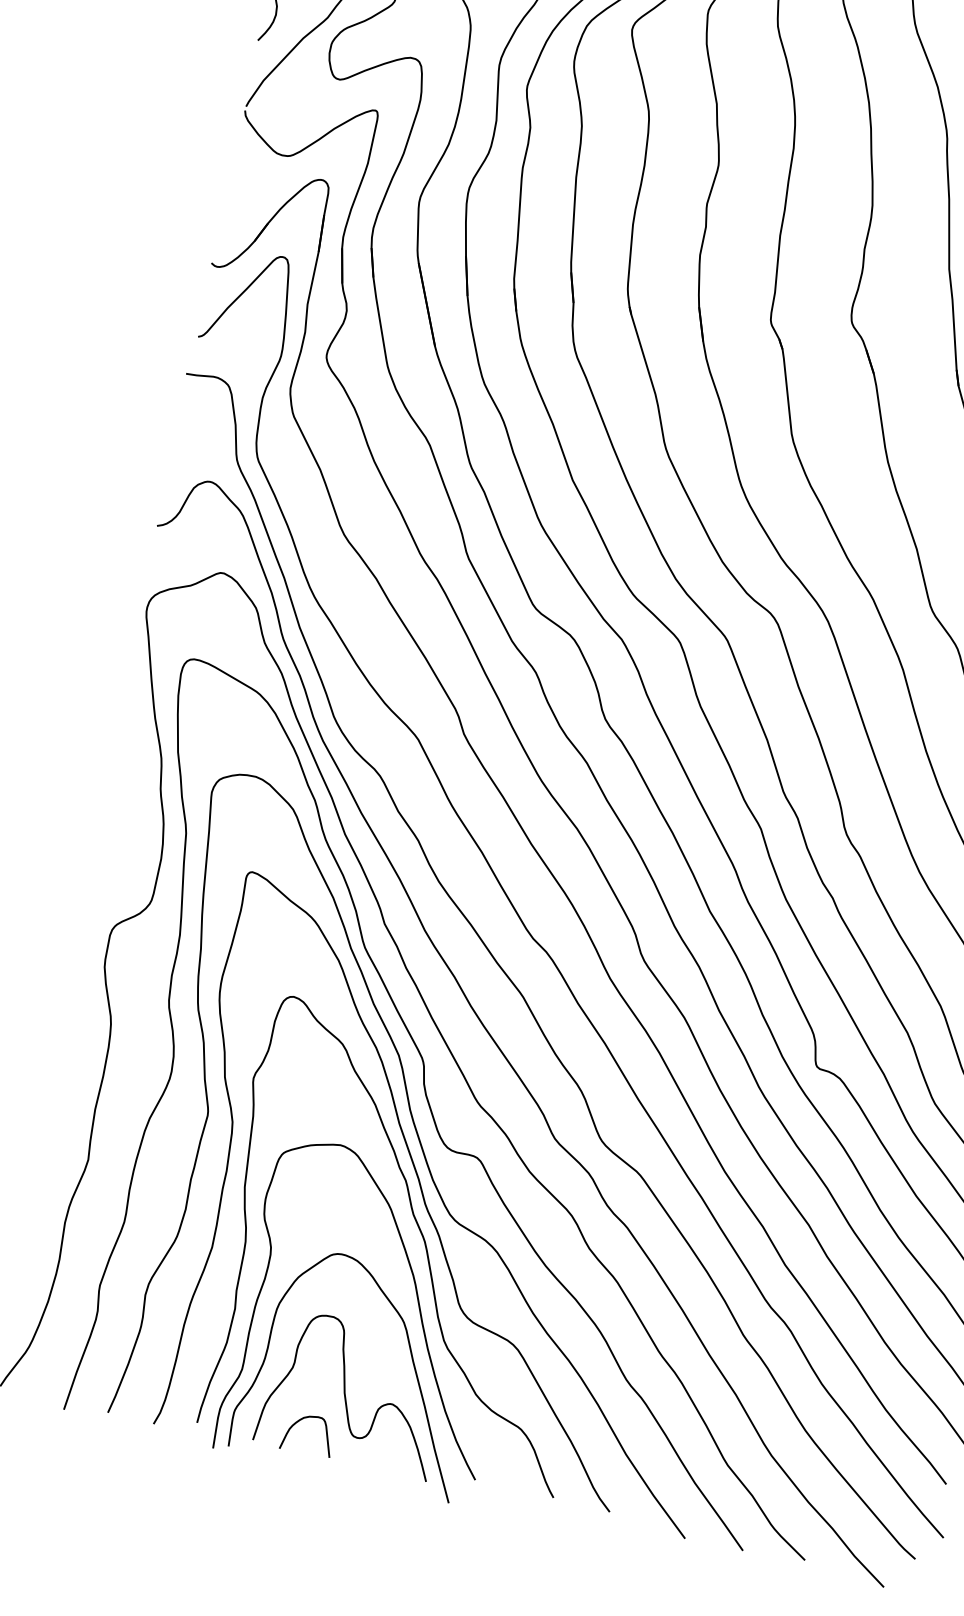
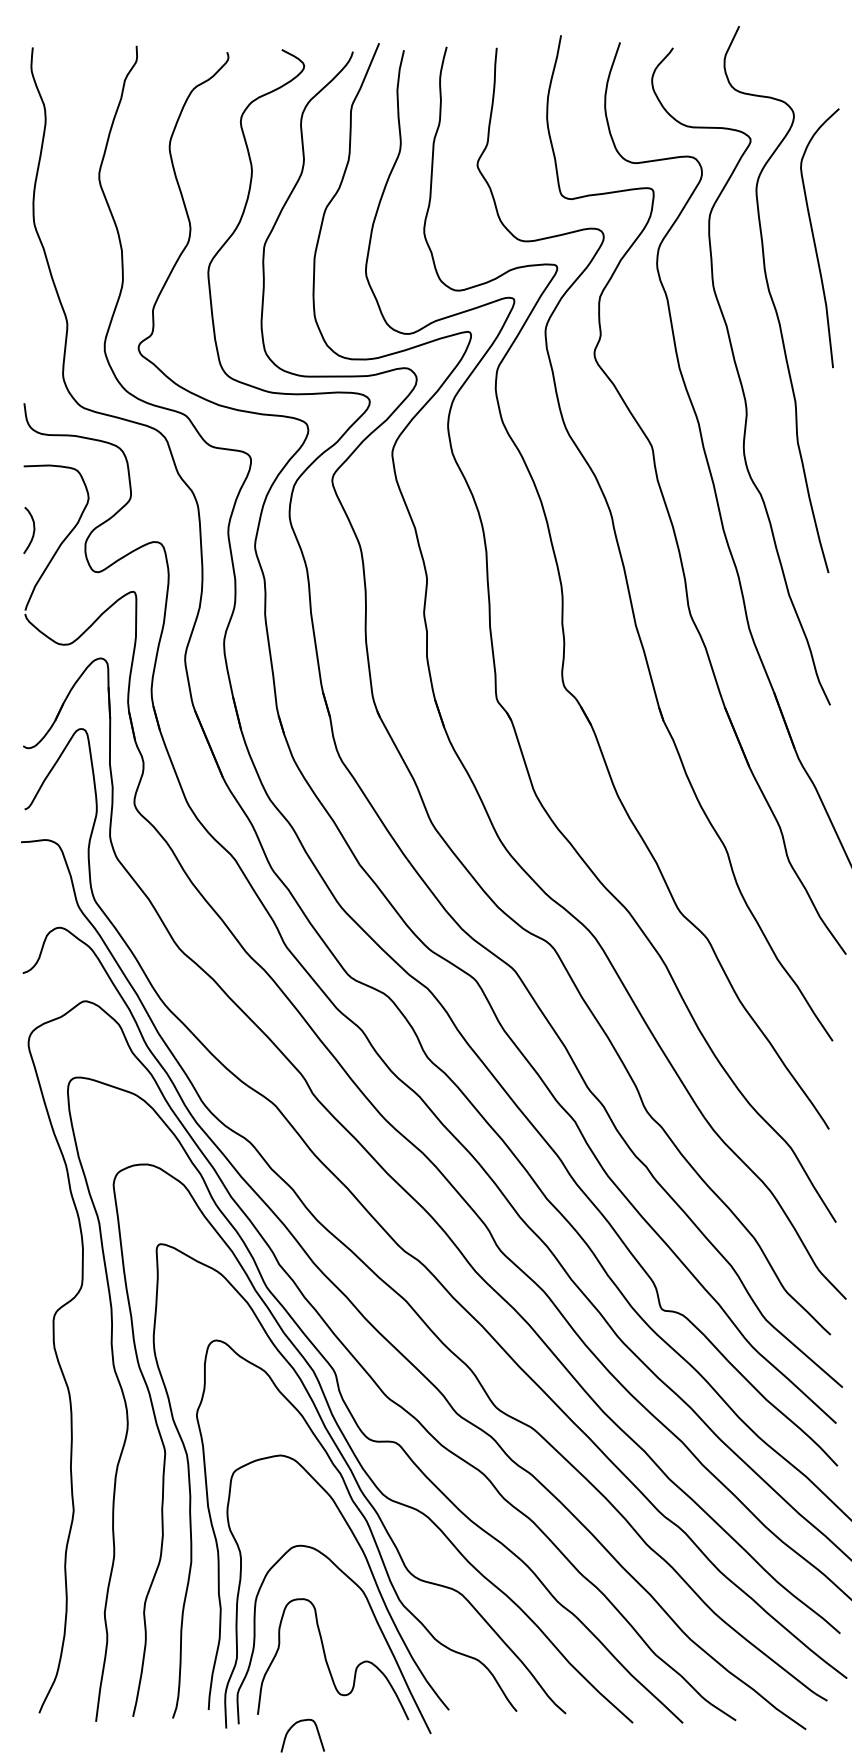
curve: (299, 1421) -> (293, 1726), moved

